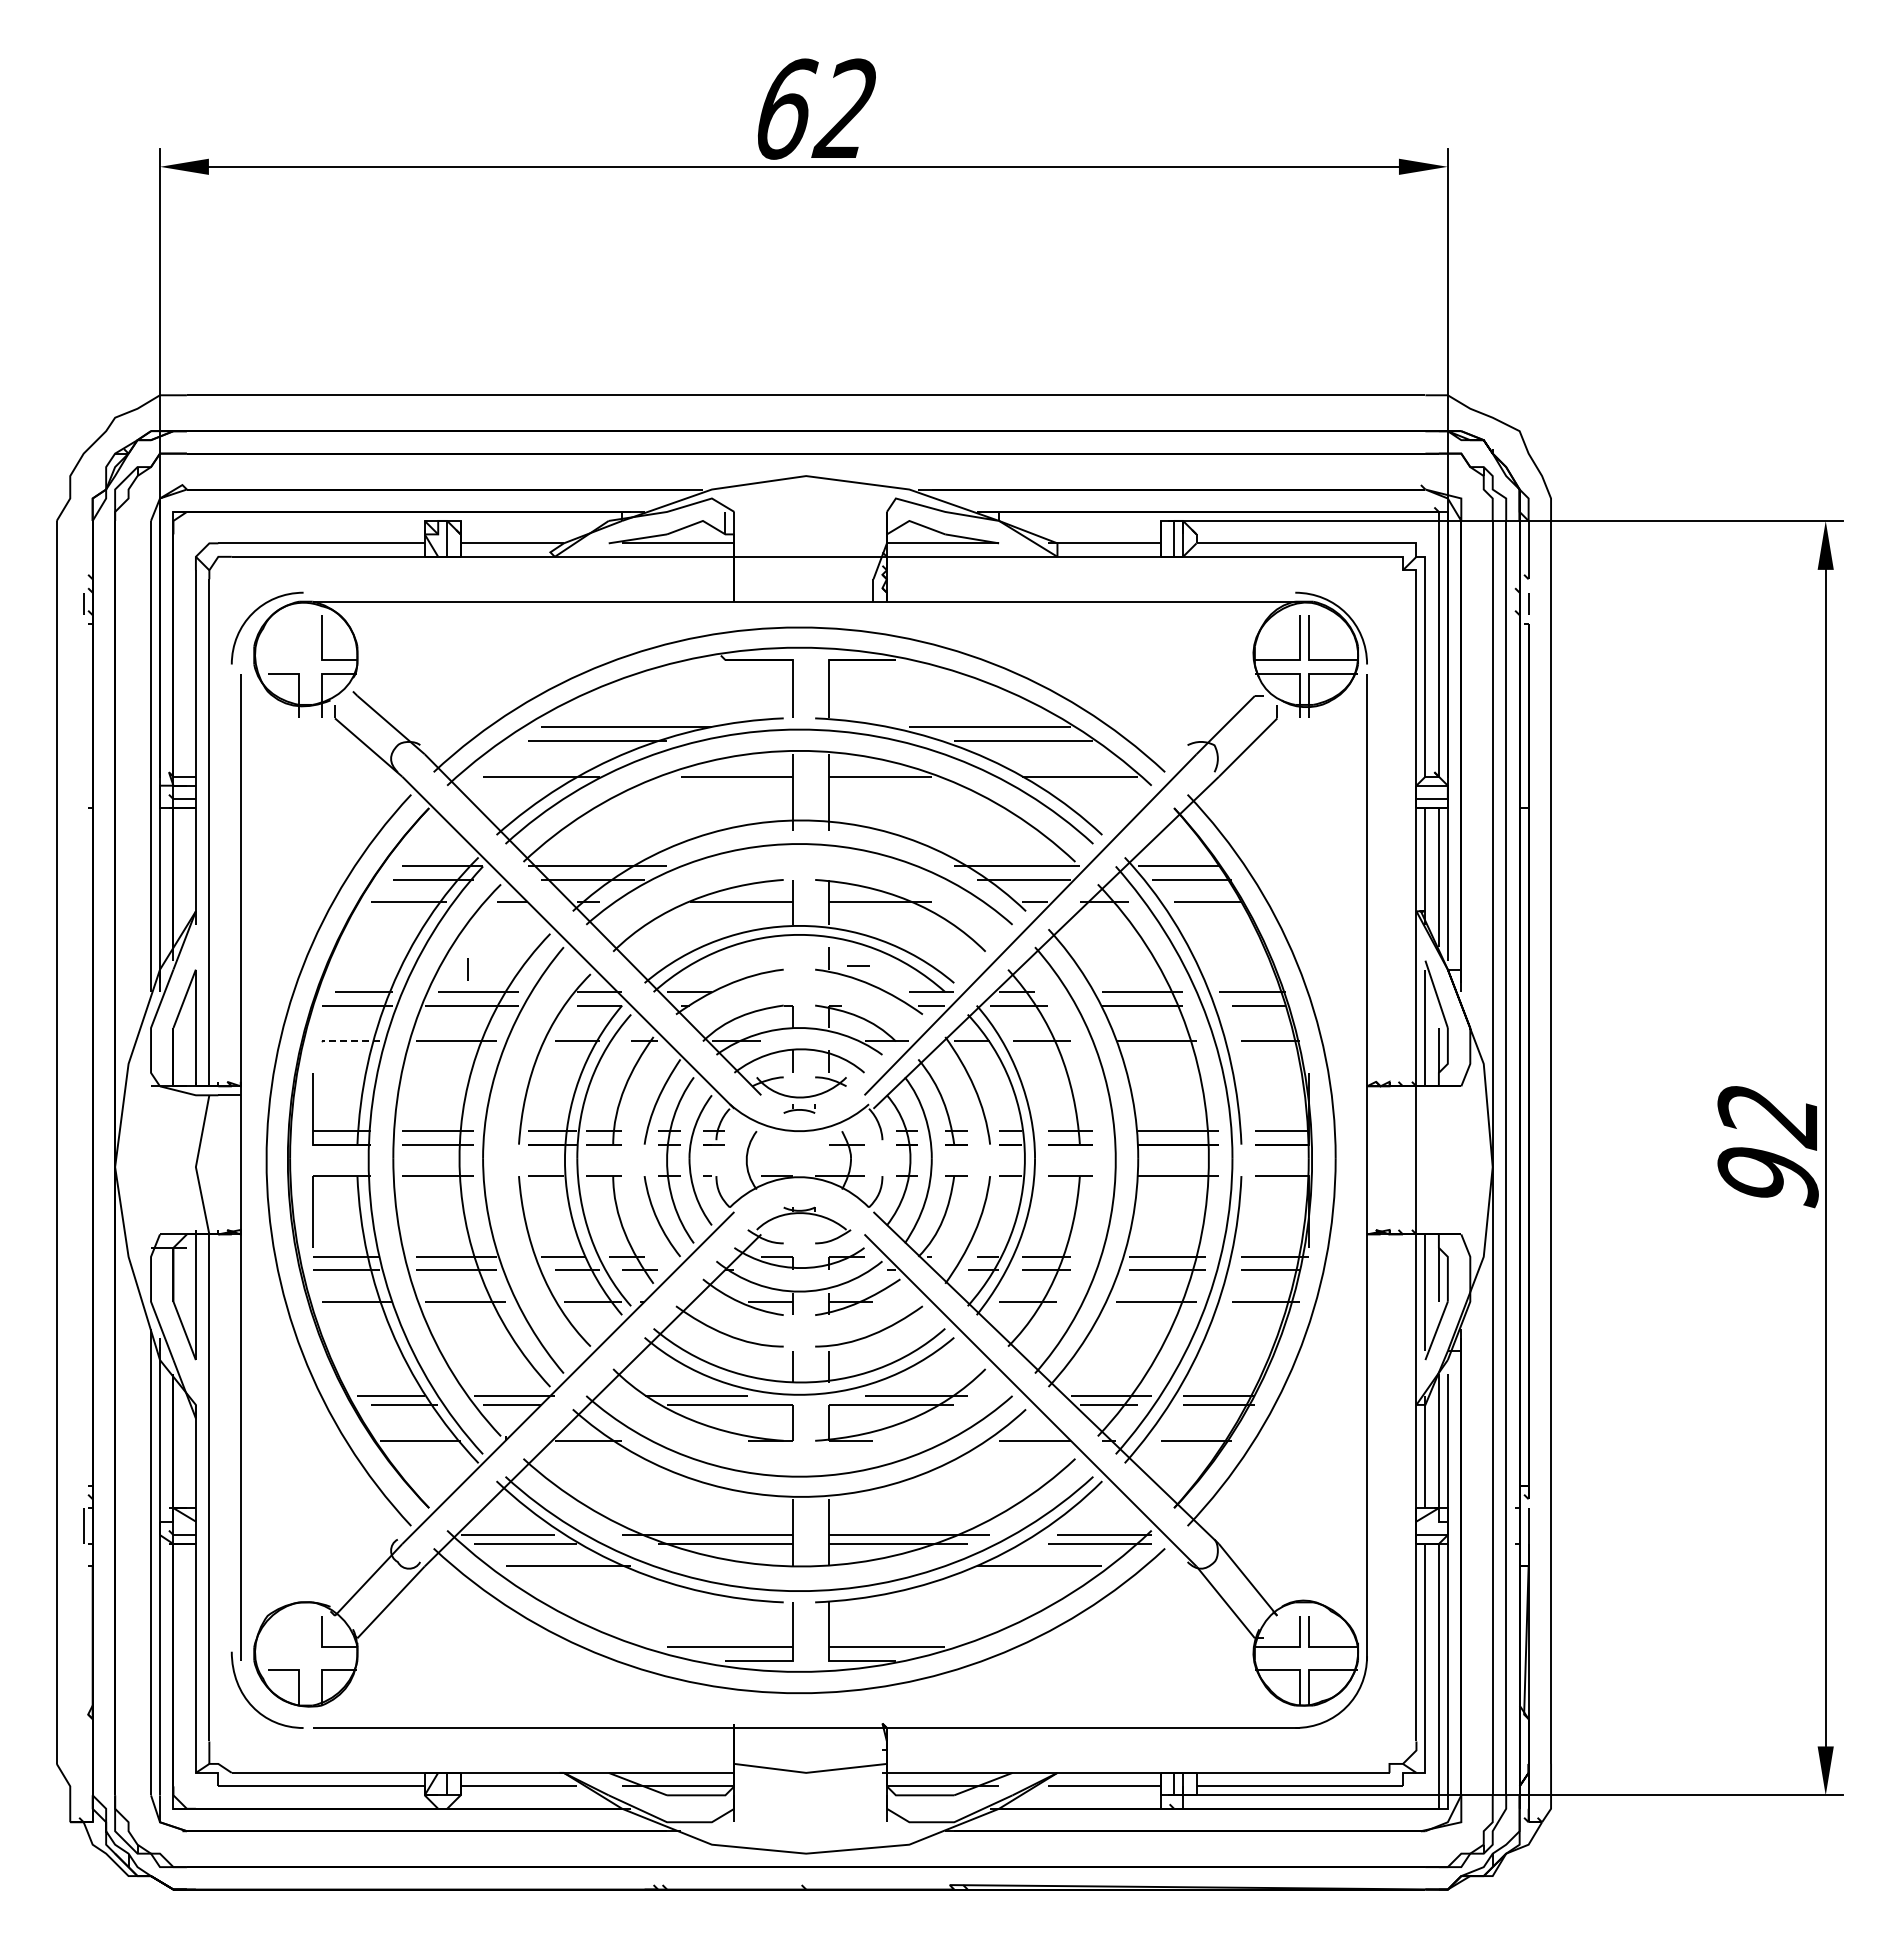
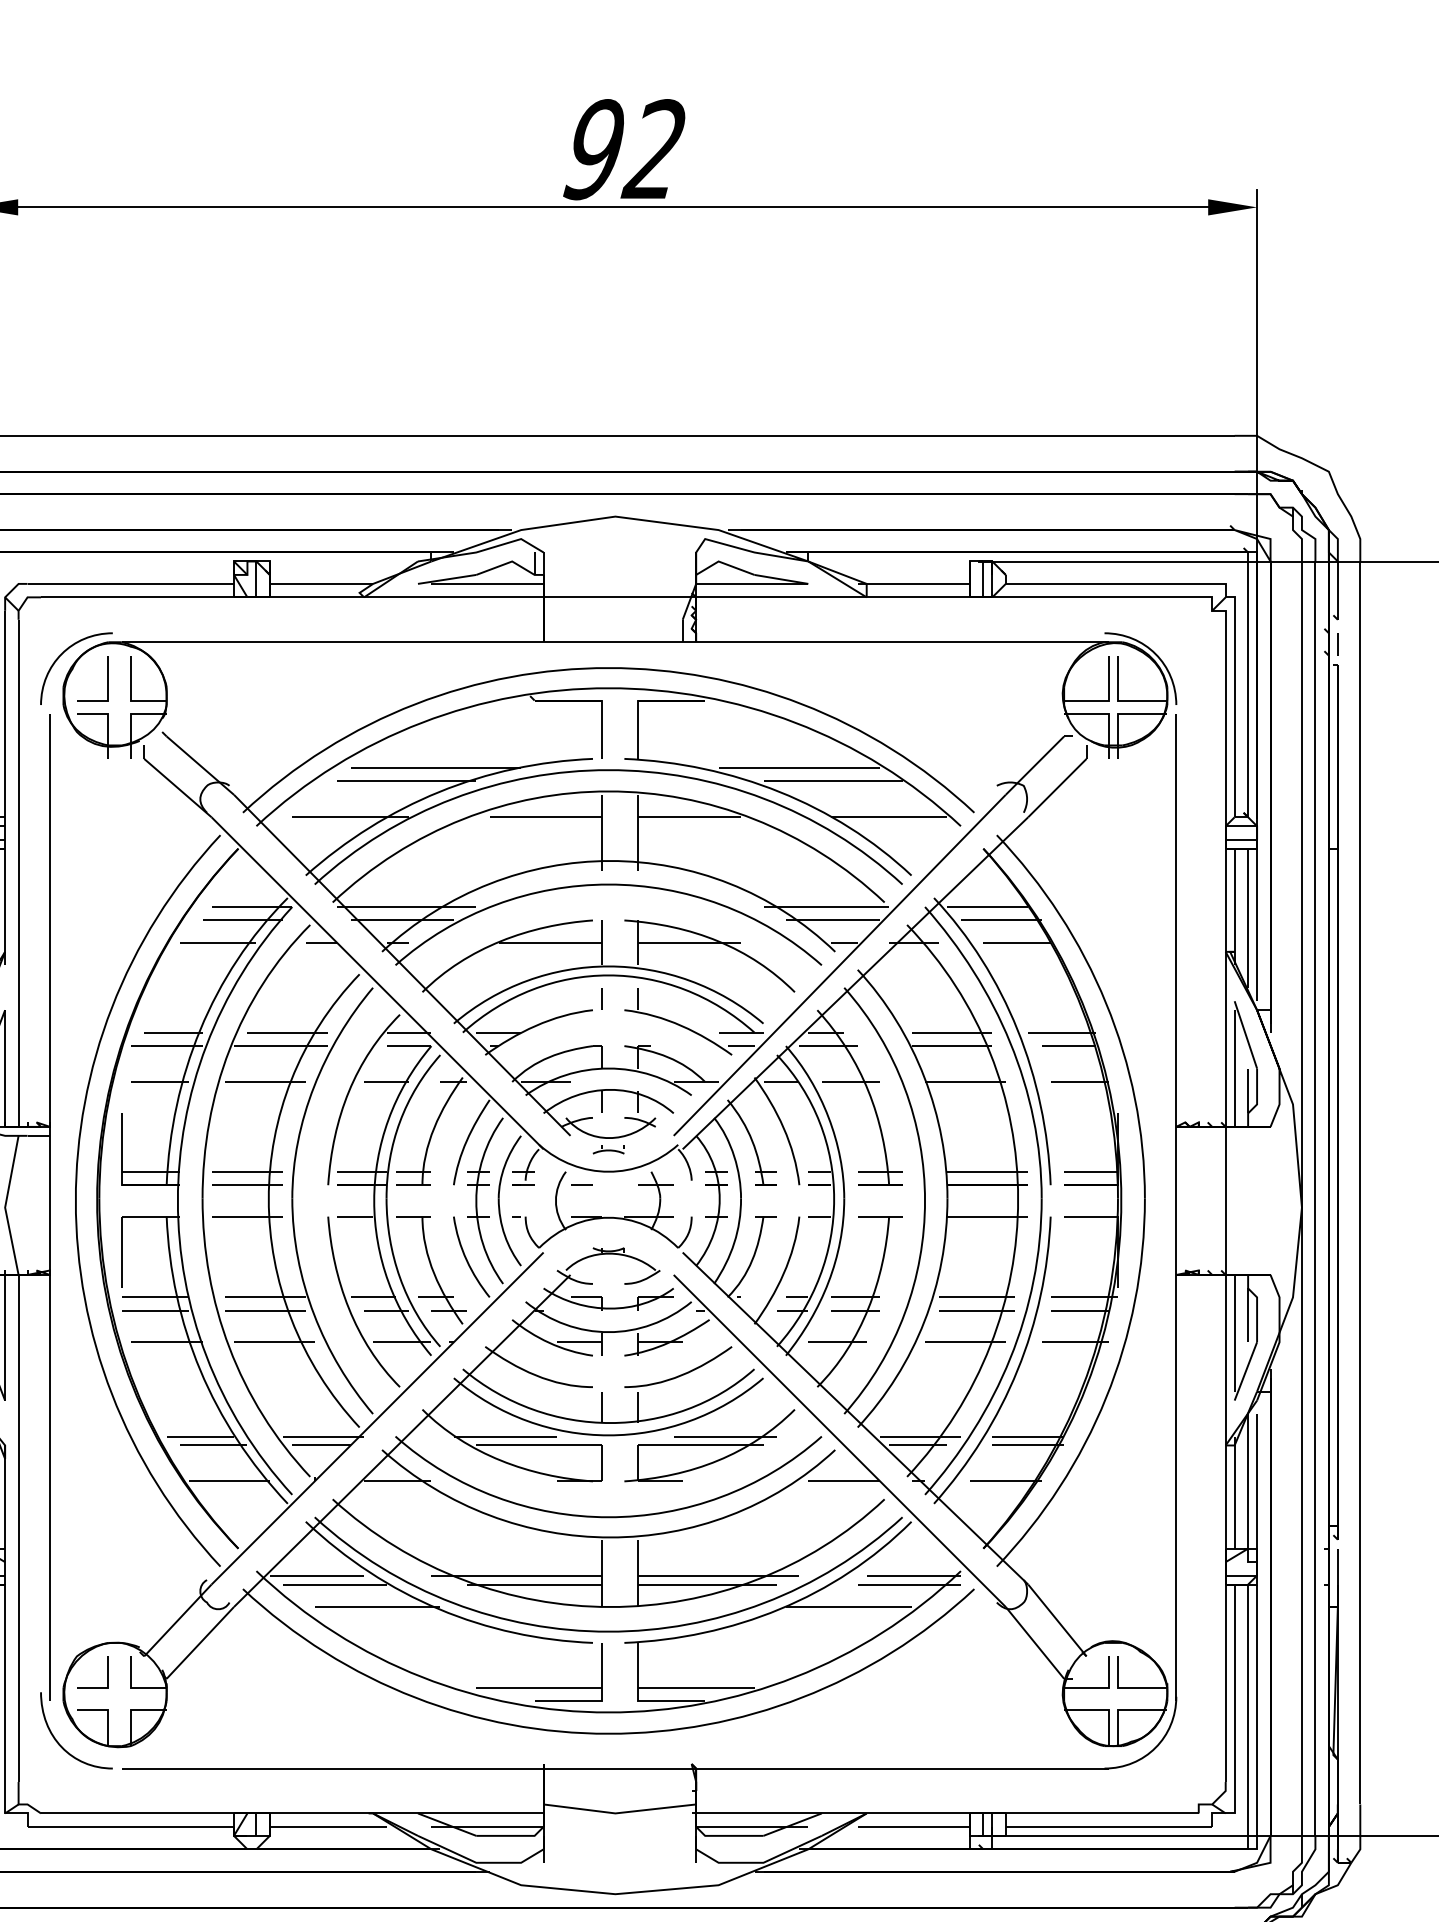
text: (785, 108) -> (594, 149), 62 -> 92
part: (298, 637) -> (107, 678), added
line: (858, 965) -> (581, 1185), moved
line: (467, 969) -> (601, 999), moved
line: (350, 1041) -> (159, 1082), dashed -> solid
part: (298, 1631) -> (107, 1672), added

